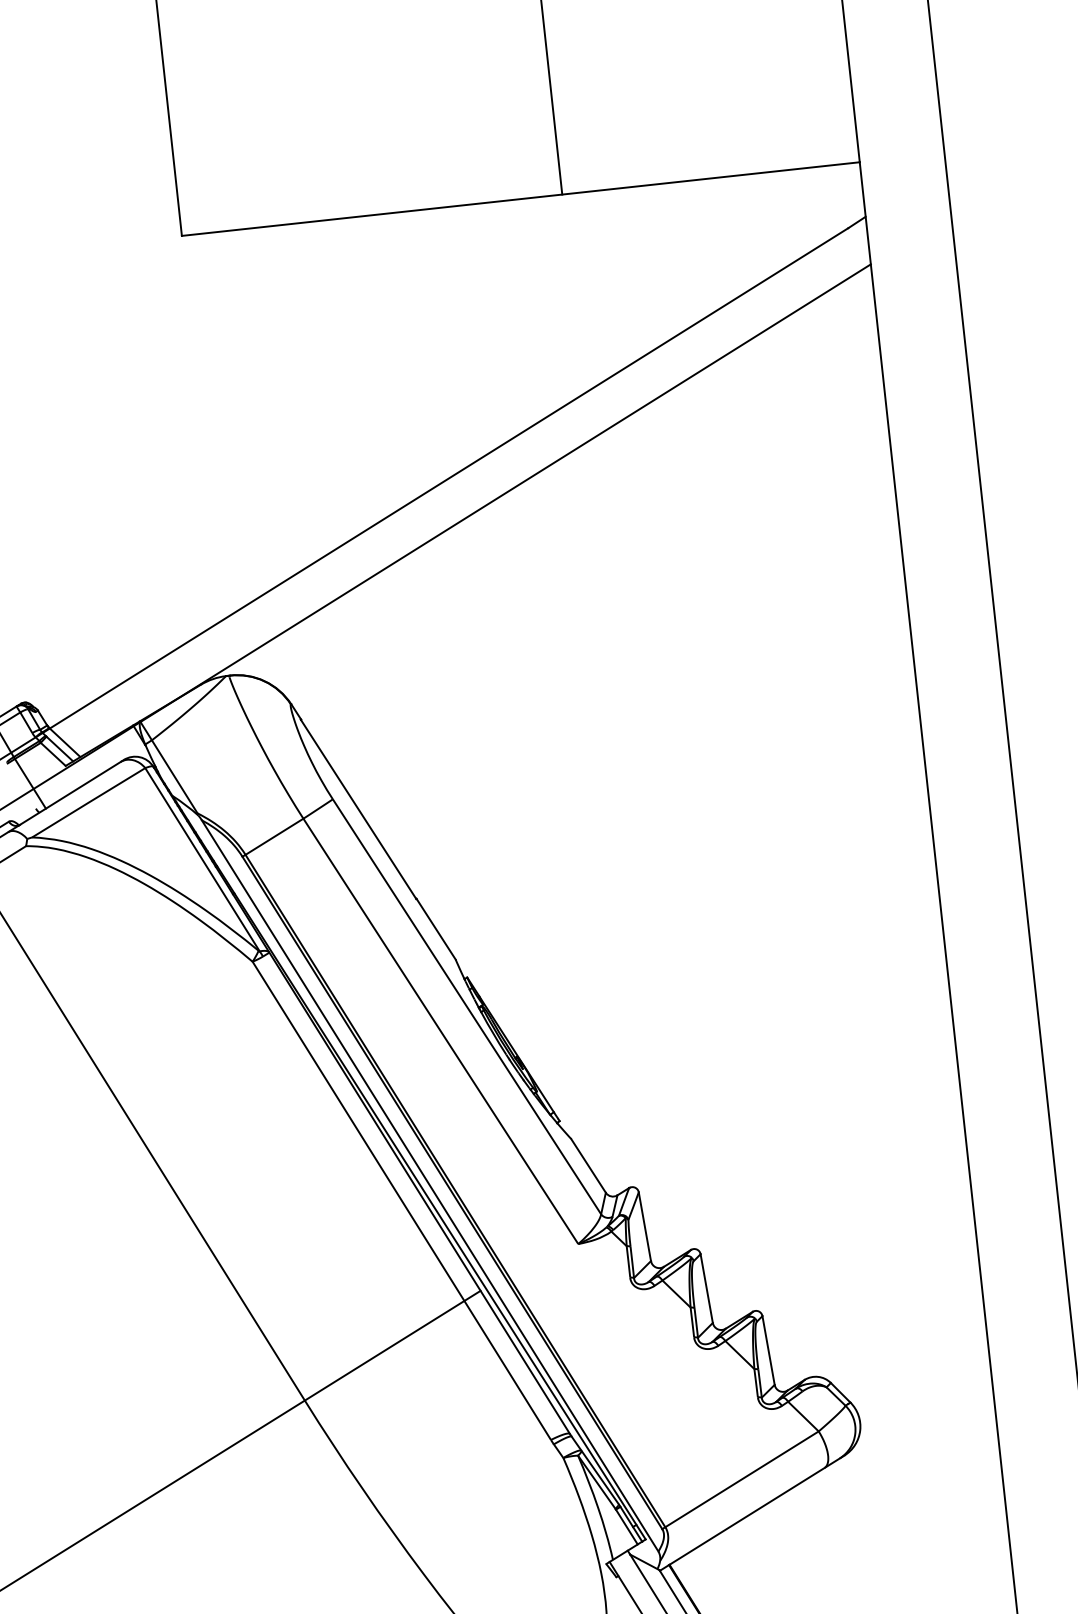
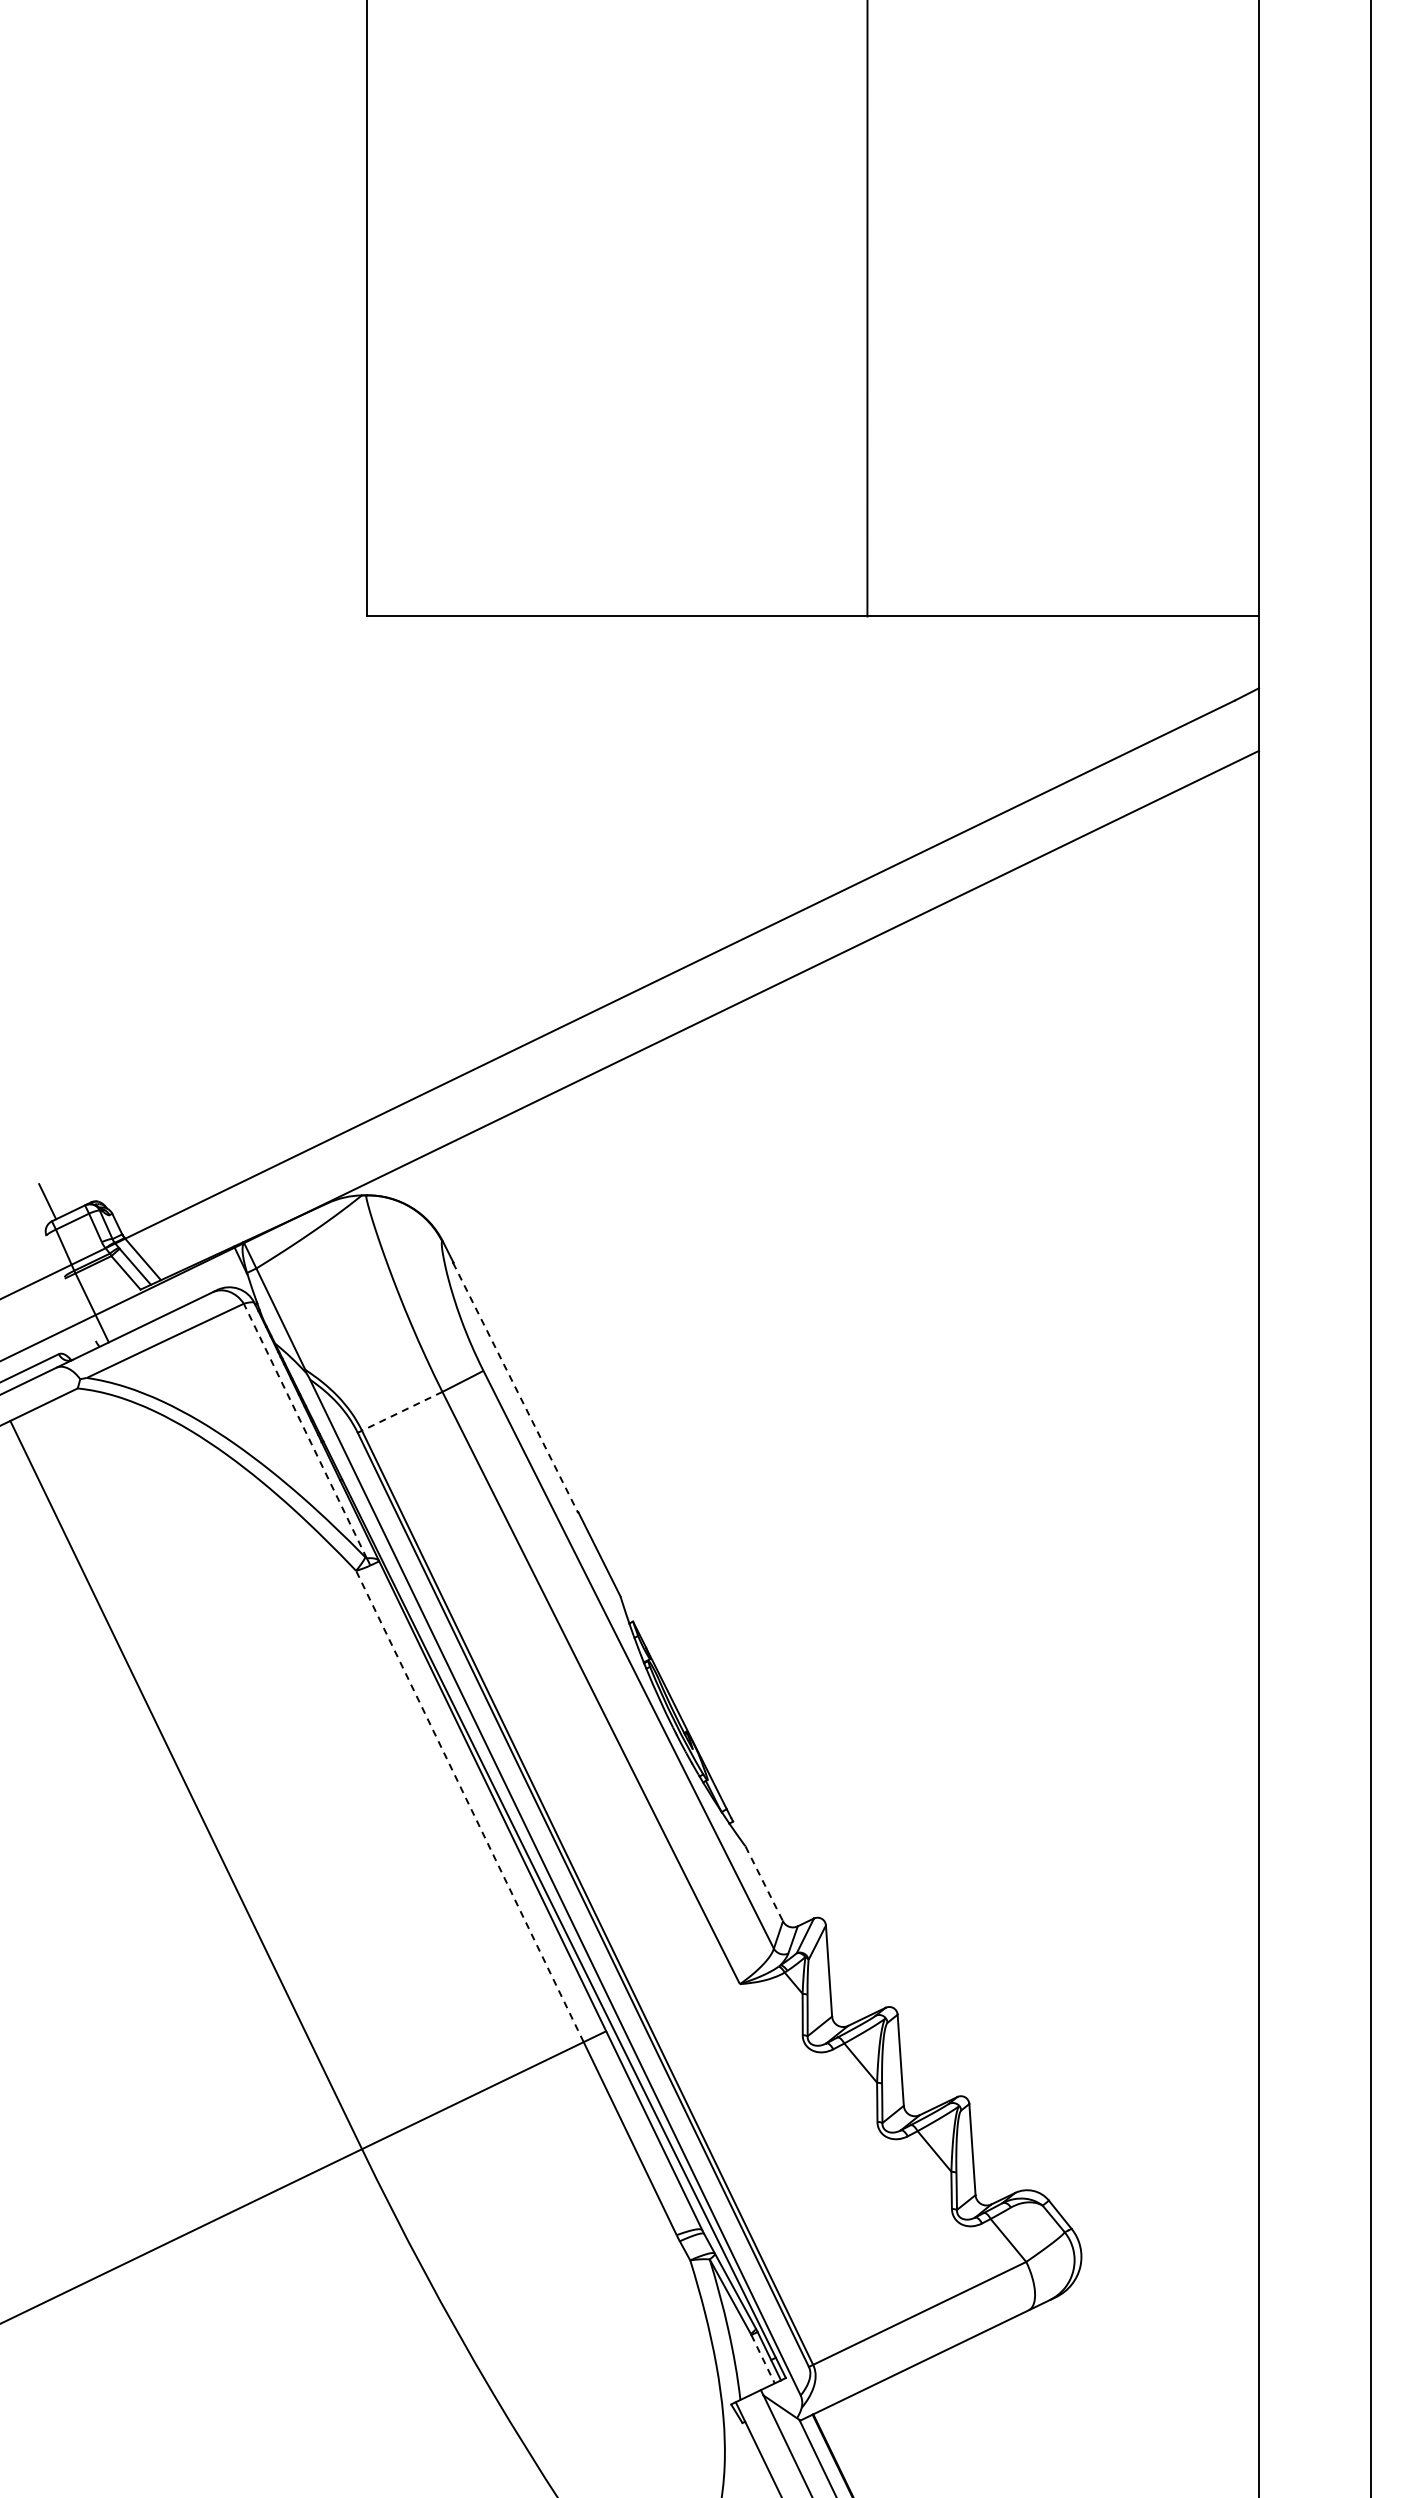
line: (358, 810) -> (515, 1388), solid -> dashed
line: (272, 837) -> (399, 1412), solid -> dashed
line: (202, 859) -> (305, 1430), solid -> dashed
line: (358, 1131) -> (469, 1806), solid -> dashed
line: (588, 1165) -> (764, 1883), solid -> dashed
line: (627, 1527) -> (763, 2359), solid -> dashed

